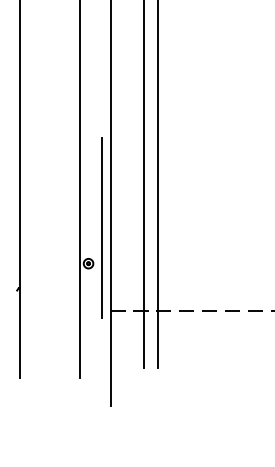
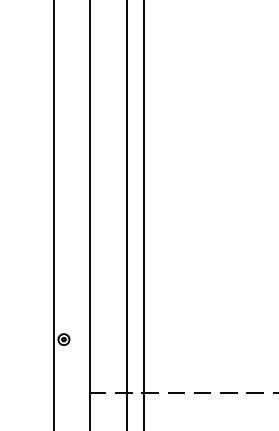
line: (102, 228) -> (79, 299), removed

